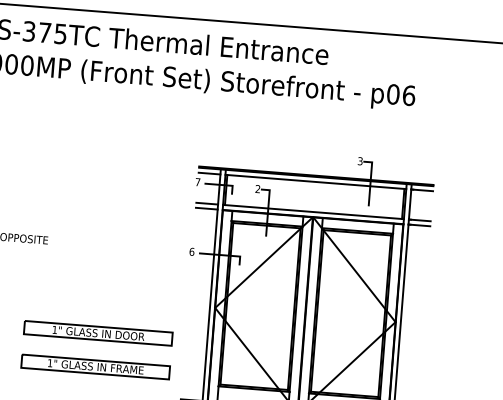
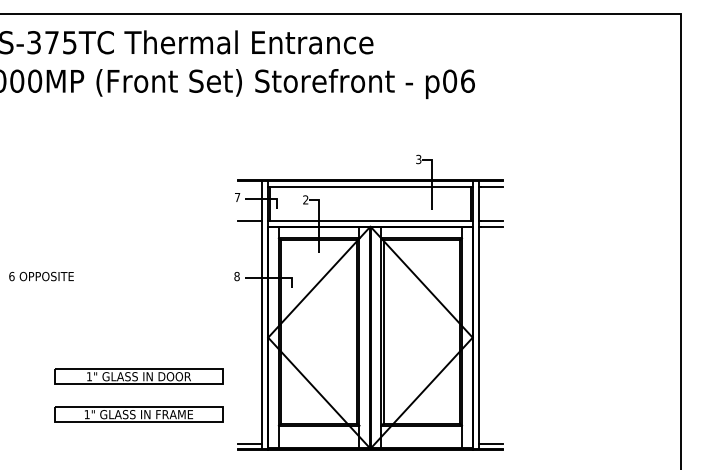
line: (209, 173) -> (249, 186), removed
line: (206, 208) -> (249, 226), removed
text: (191, 251) -> (236, 276), 6 -> 8

